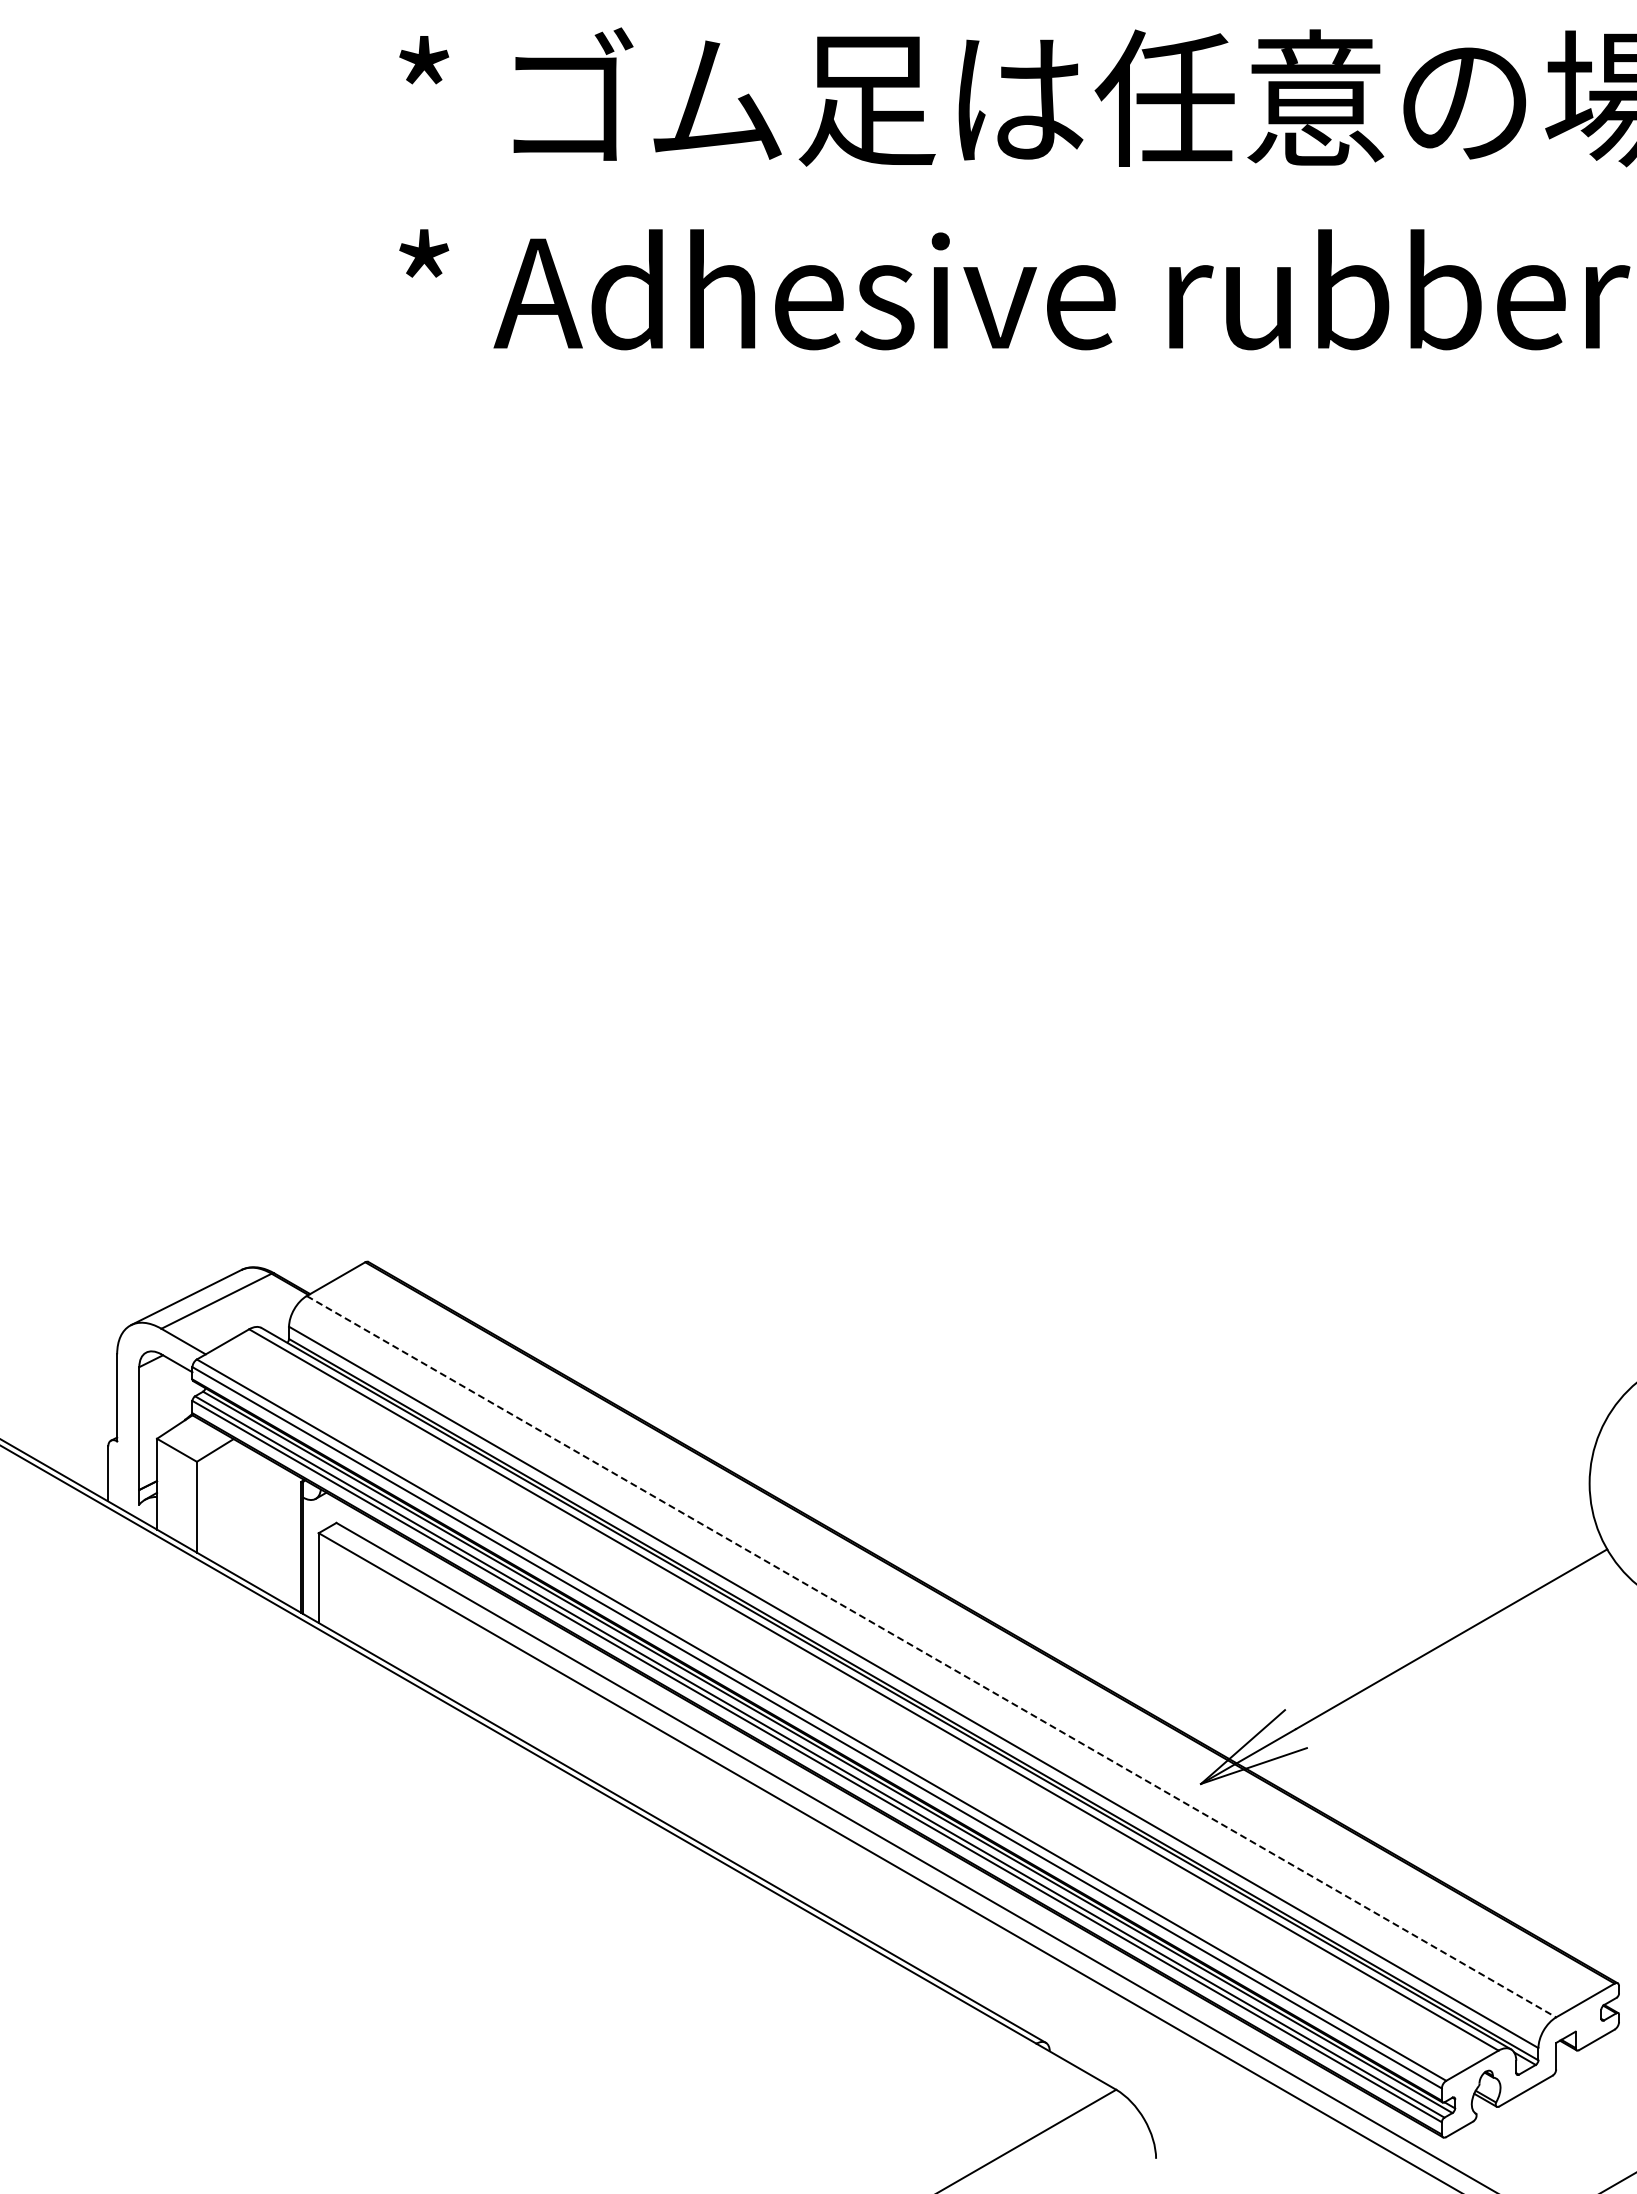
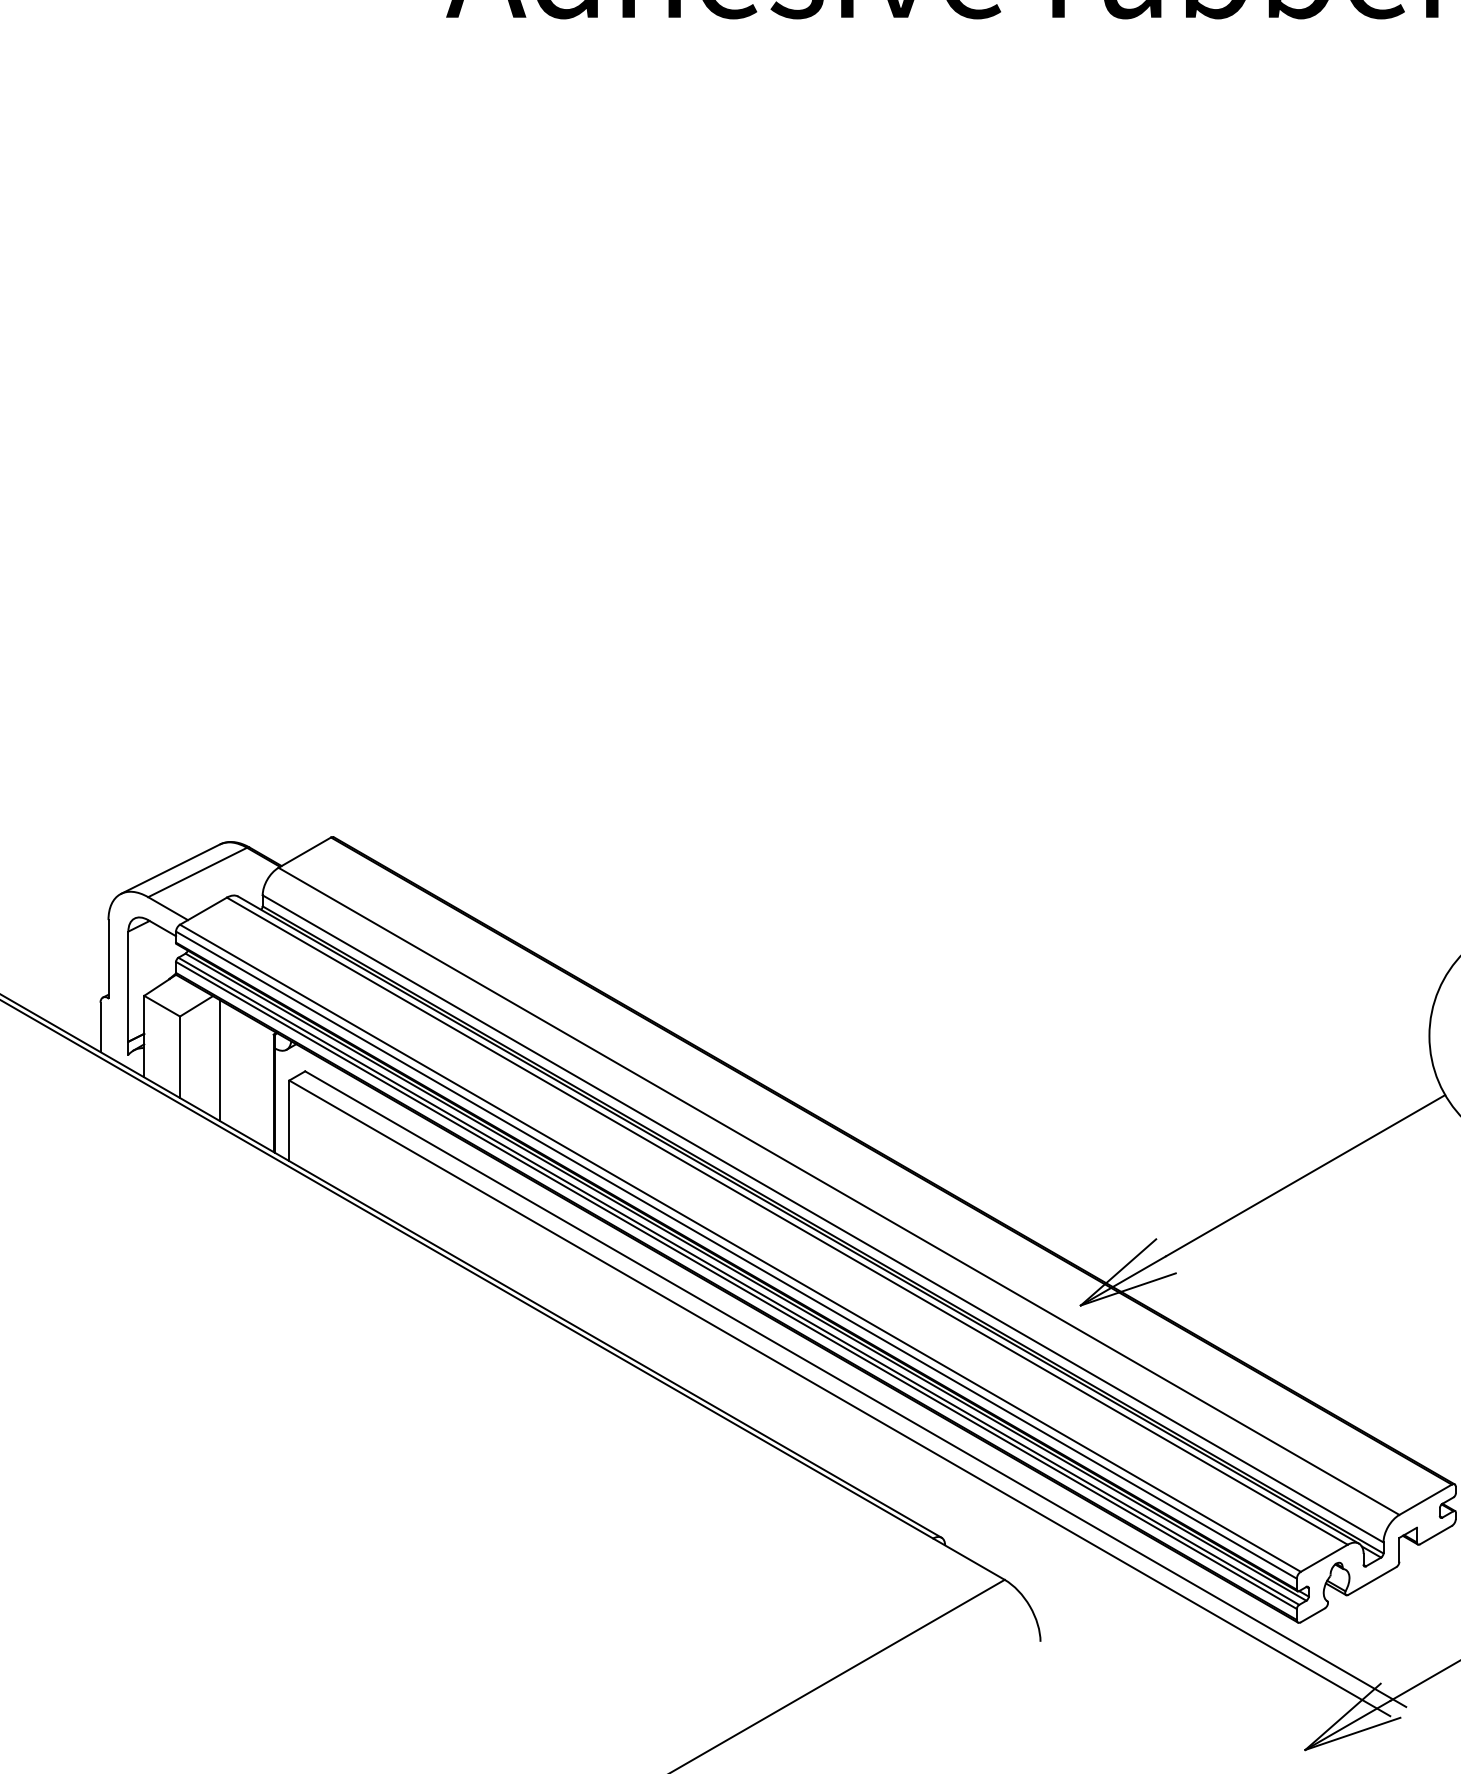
line: (241, 1510) -> (220, 1060), added
line: (931, 1656) -> (839, 1191), dashed -> solid

